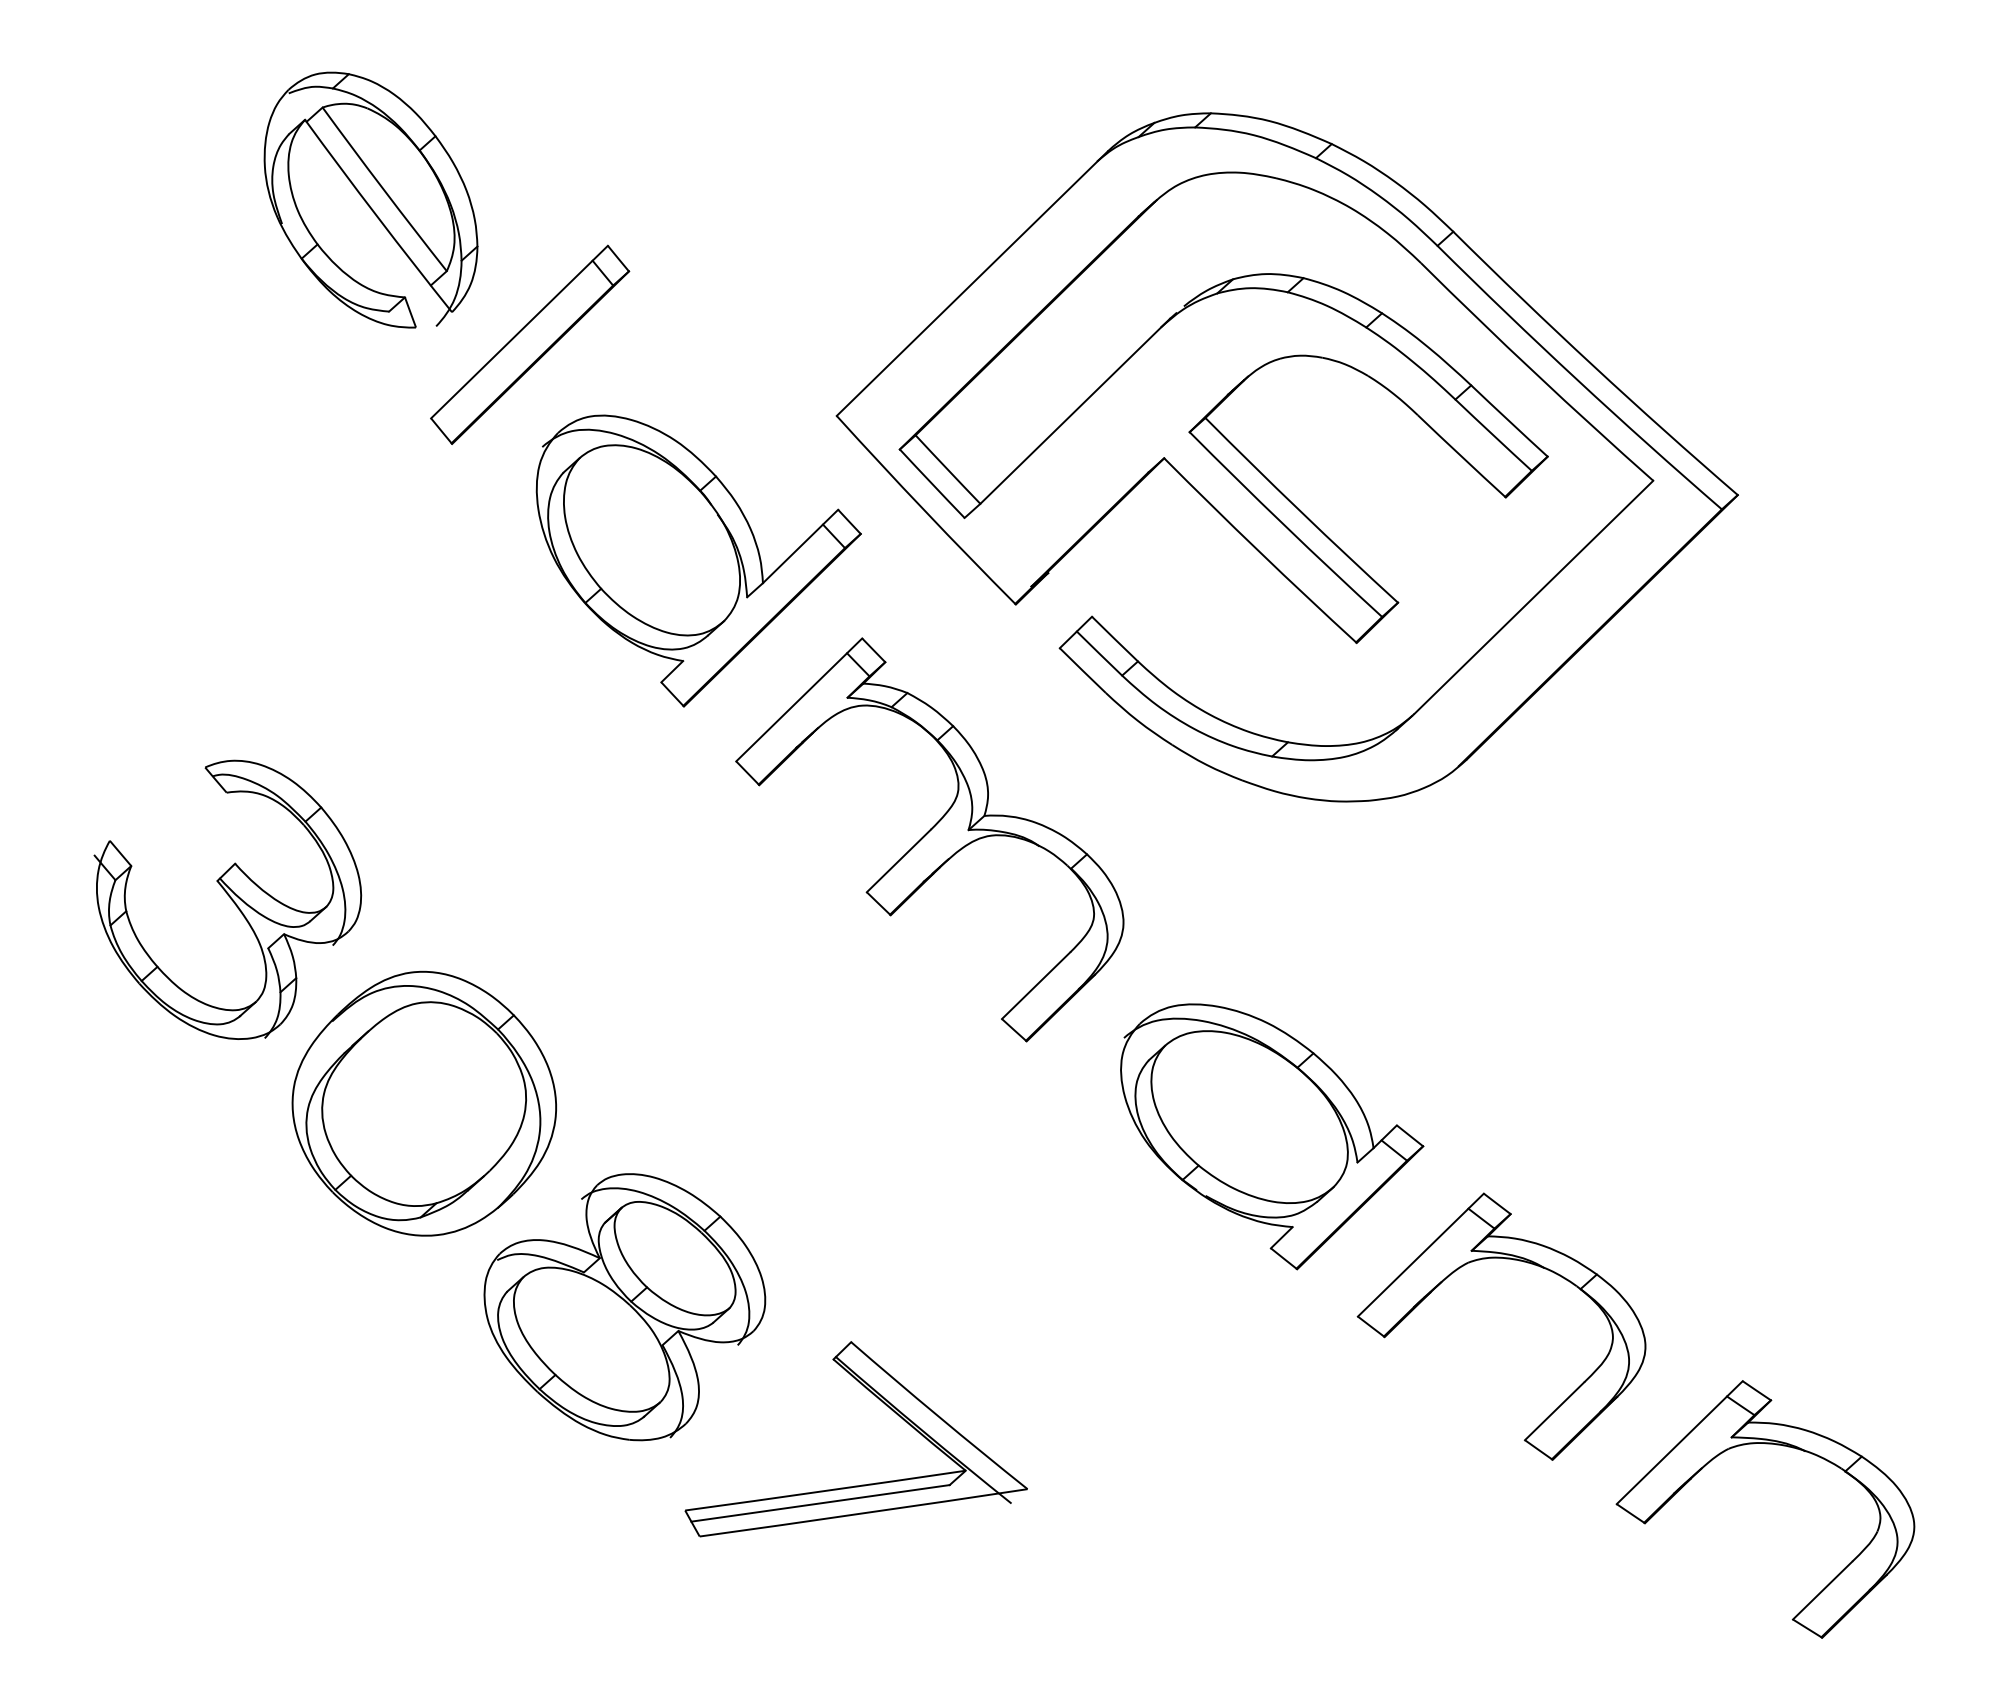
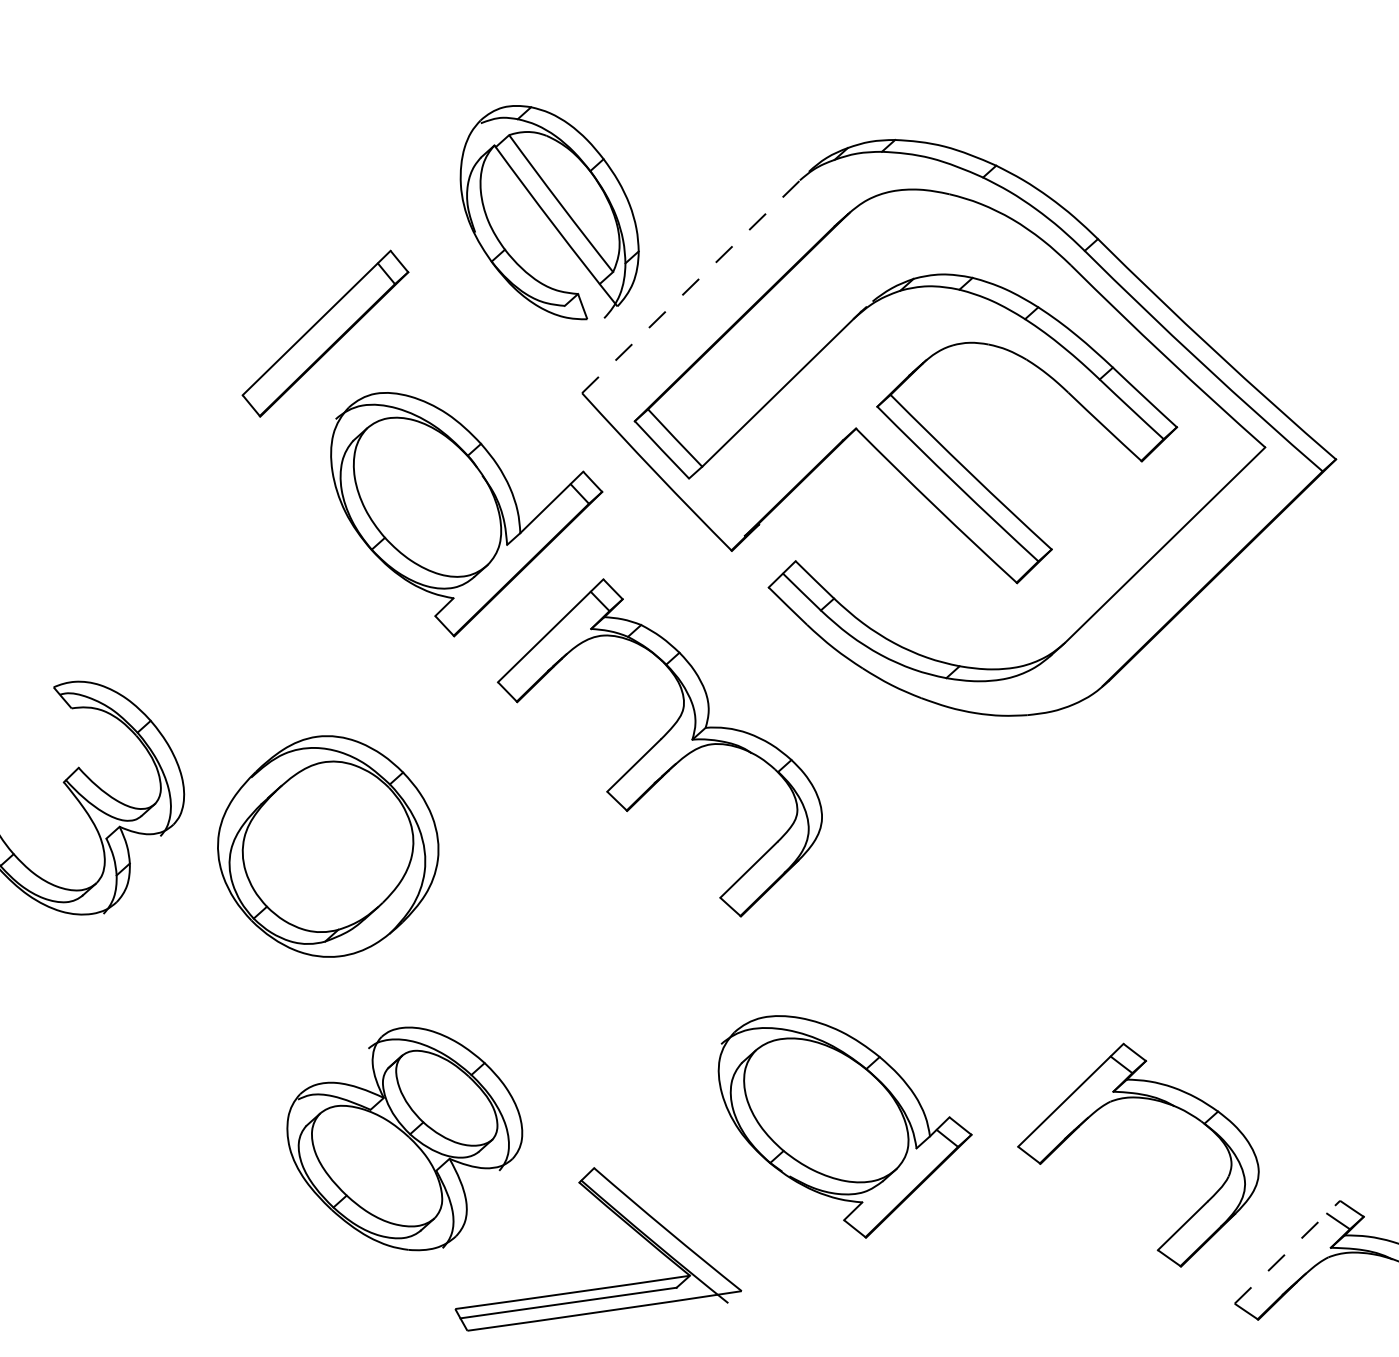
part: (370, 199) -> (549, 212), moved
line: (972, 283) -> (695, 282), solid -> dashed
part: (423, 1103) -> (327, 846), moved
part: (1272, 1136) -> (845, 1126), moved
line: (1680, 1442) -> (1288, 1252), solid -> dashed

